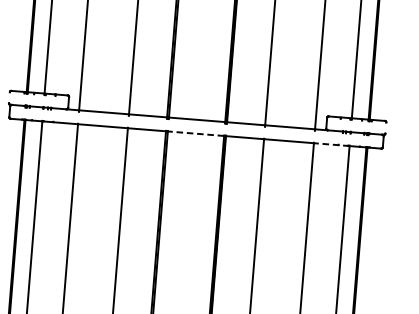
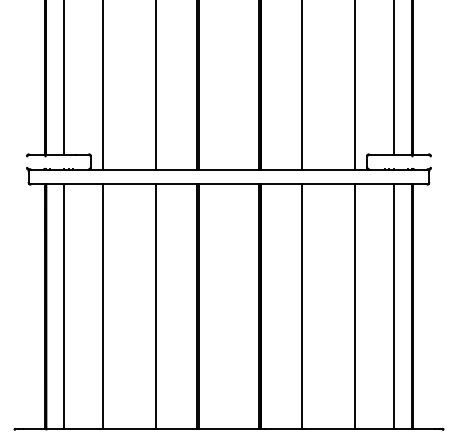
line: (195, 133) -> (228, 184), dashed -> solid
line: (330, 144) -> (373, 184), dashed -> solid

